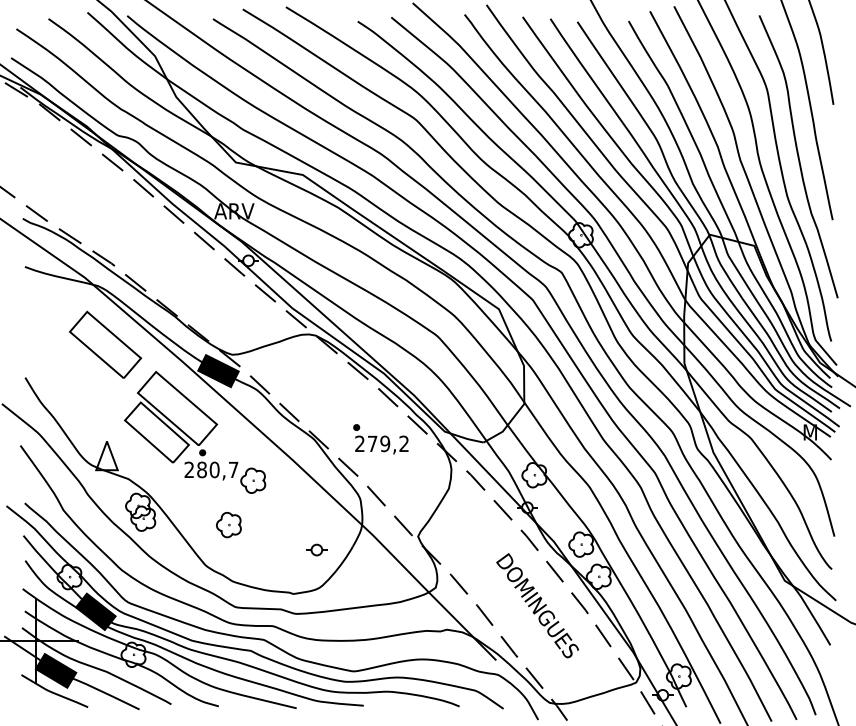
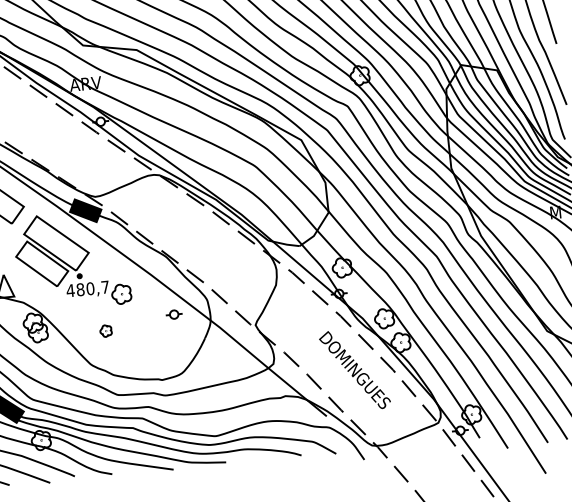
part: (380, 439) -> (218, 251), removed
text: (189, 469) -> (70, 290), 280,7 -> 480,7
part: (228, 525) -> (105, 331), size x0.6
part: (316, 549) -> (173, 314), moved

